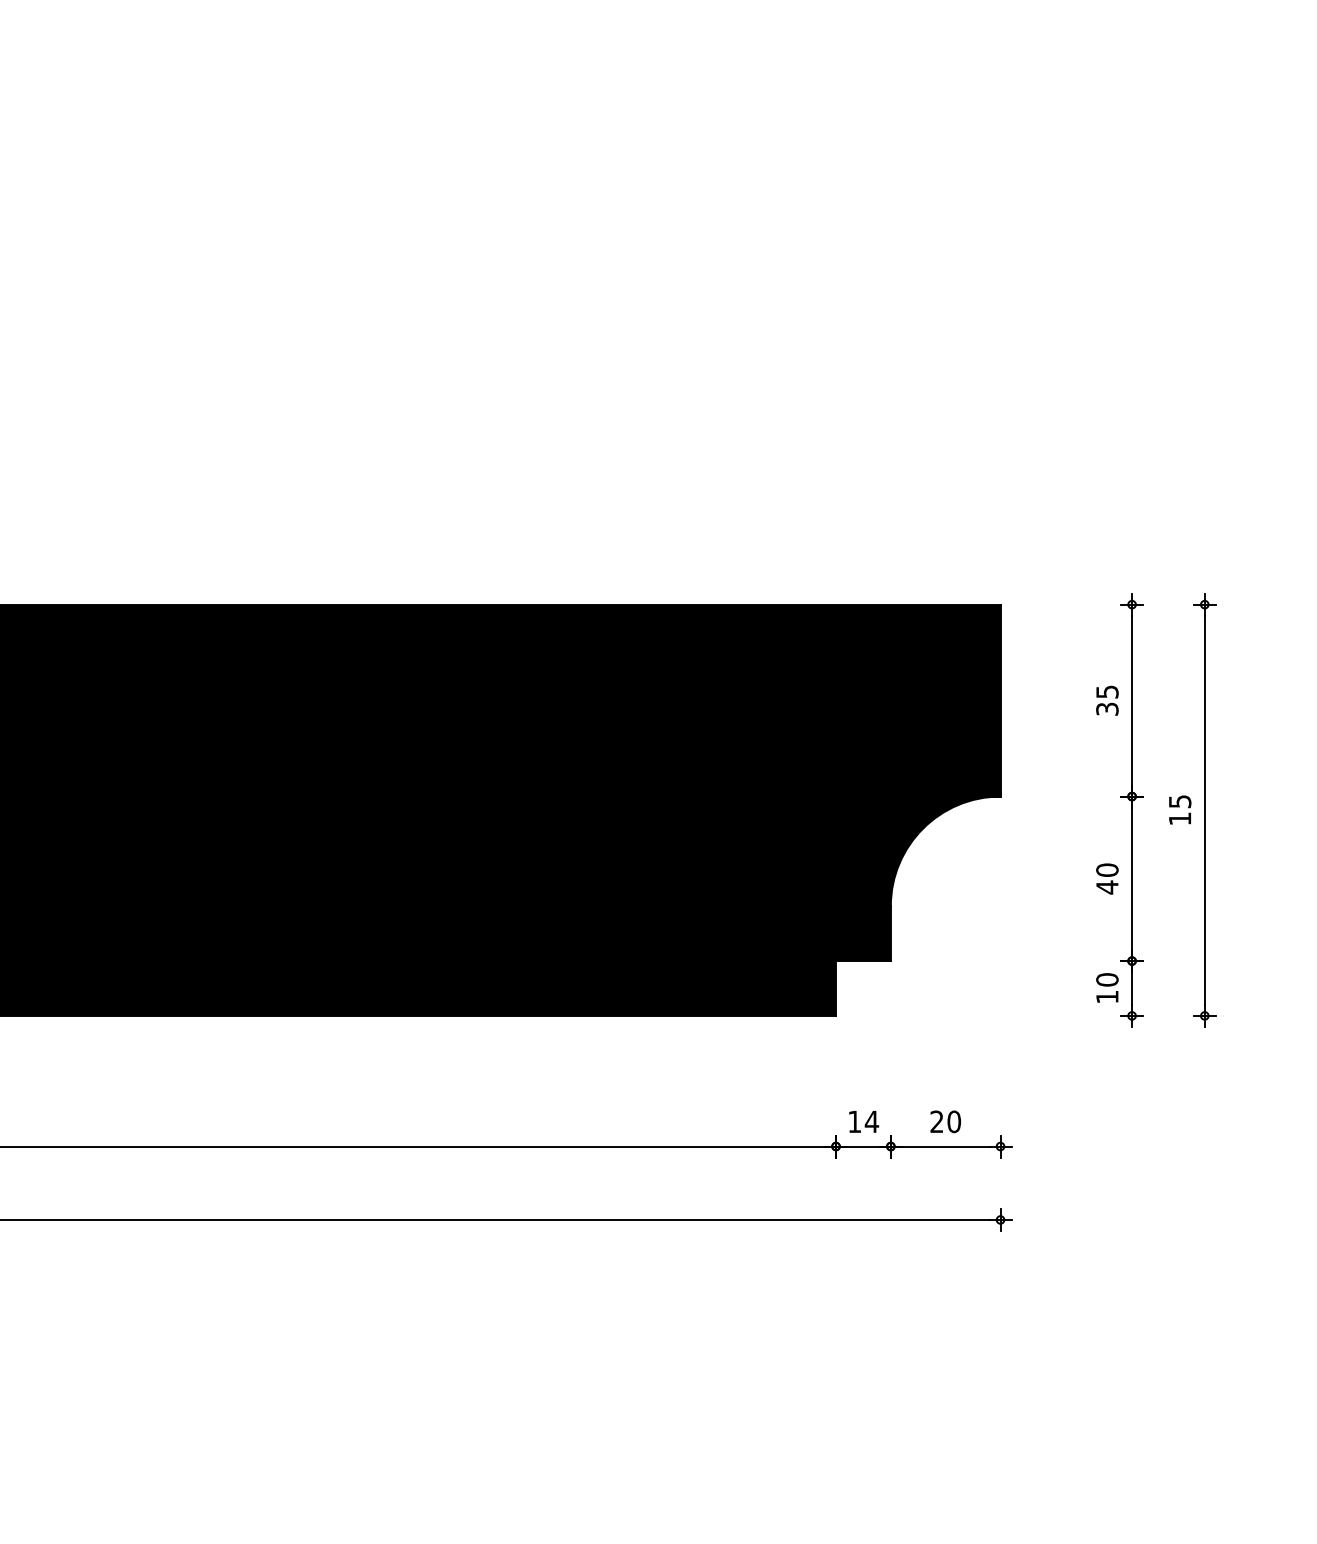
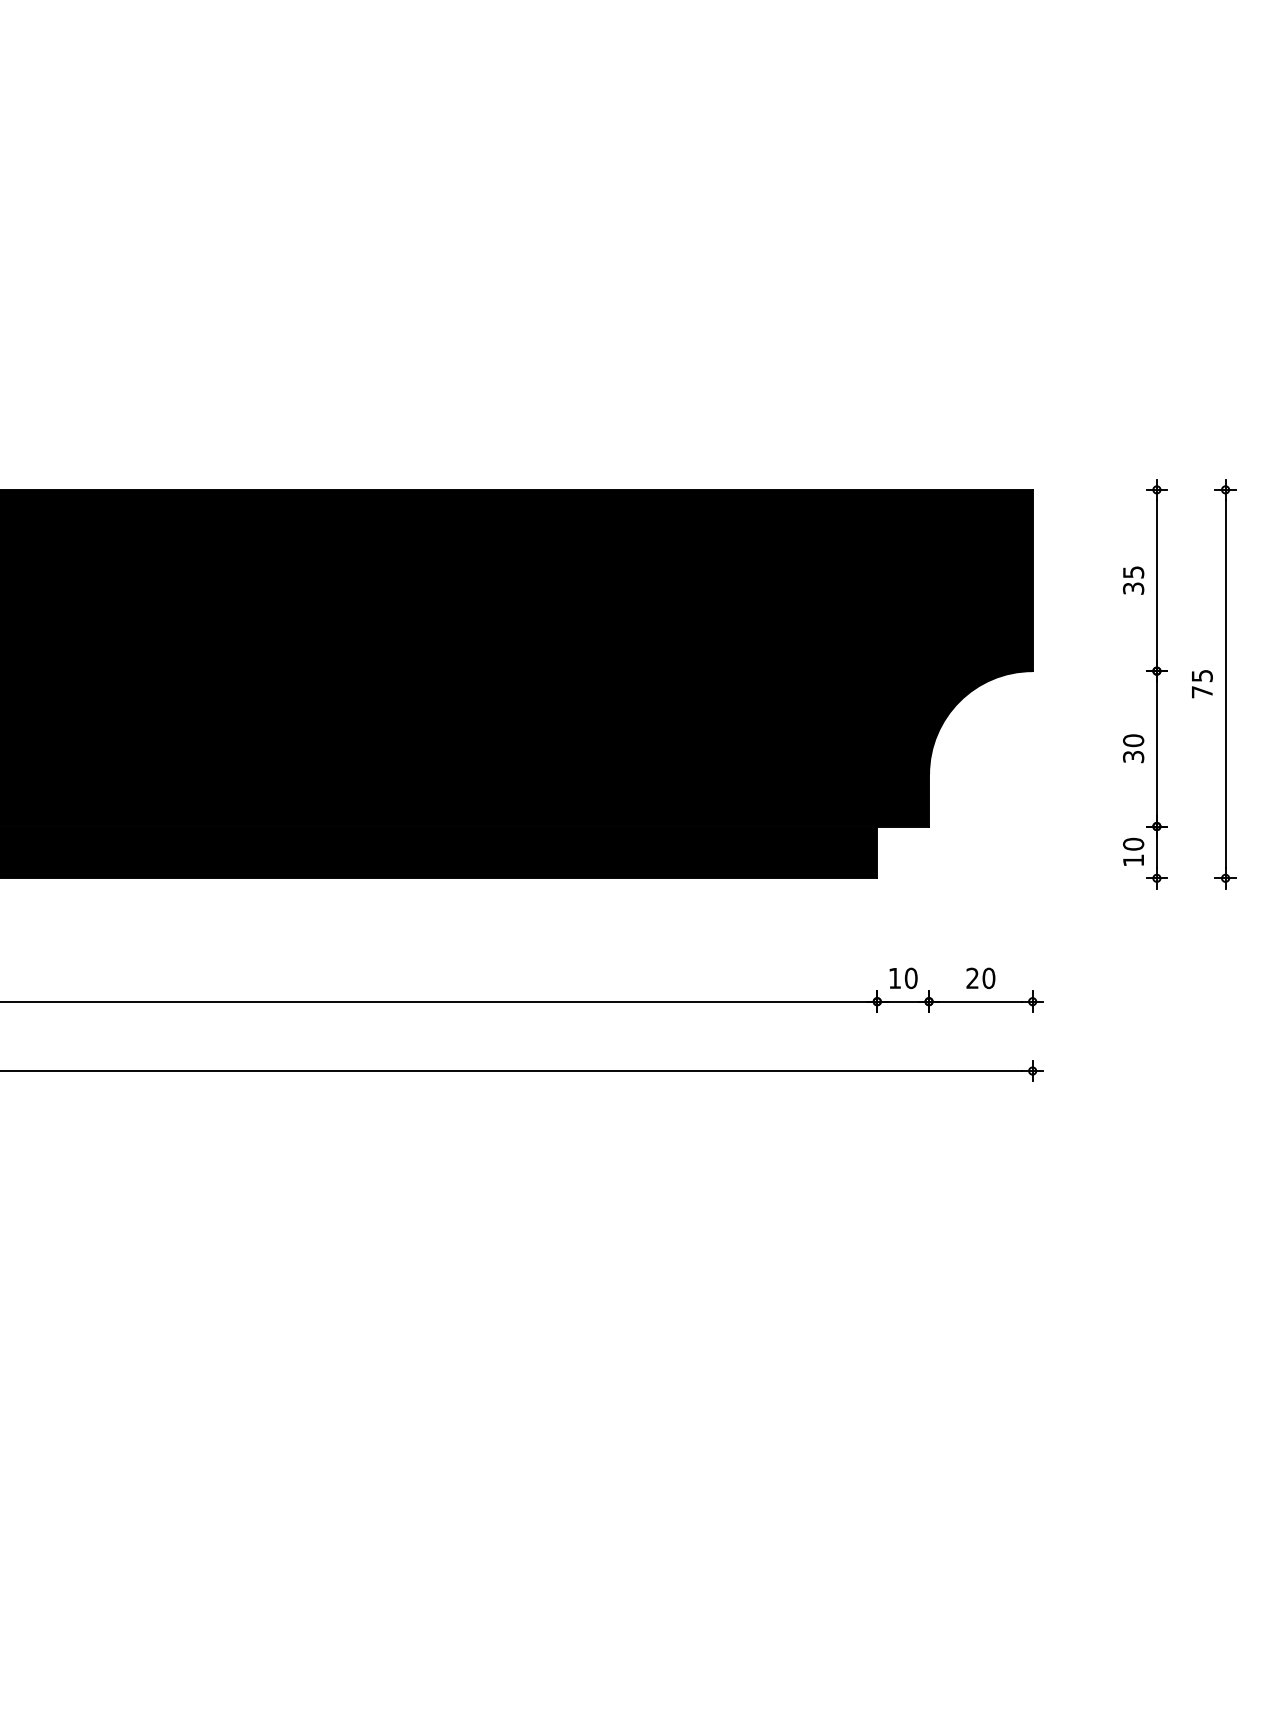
text: (1180, 819) -> (1202, 692), 15 -> 75
text: (1107, 886) -> (1133, 756), 40 -> 30
text: (871, 1121) -> (910, 978), 14 -> 10

